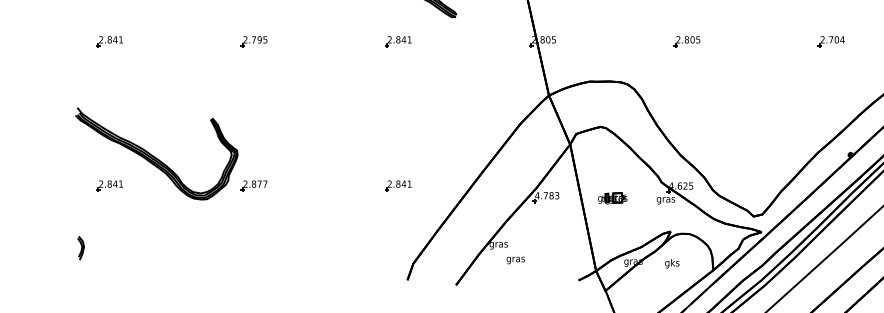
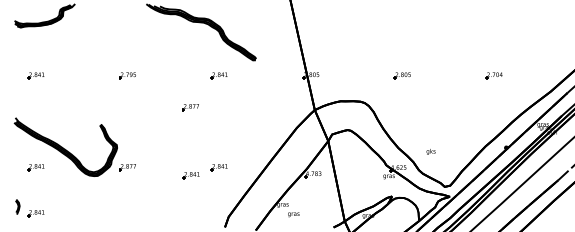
part: (353, 91) -> (190, 107), added
part: (353, 198) -> (190, 175), added
part: (613, 198) -> (355, 175), removed
part: (108, 258) -> (35, 213), added
text: (671, 263) -> (430, 151), moved

